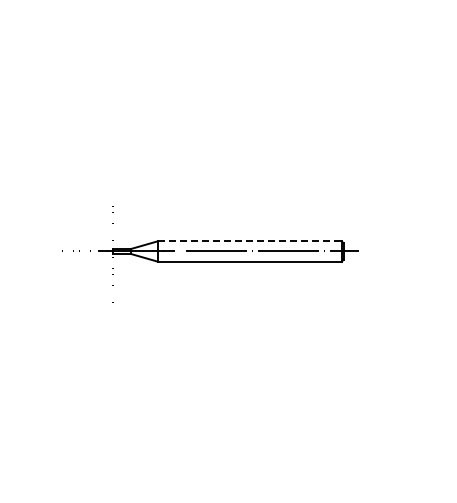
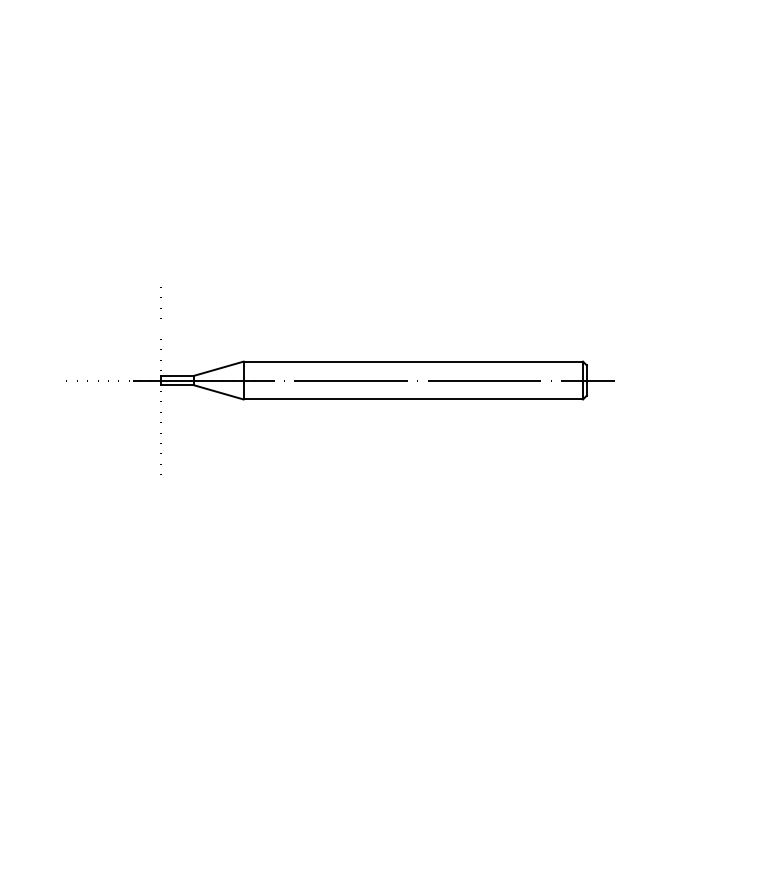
line: (249, 241) -> (412, 362), dashed -> solid

